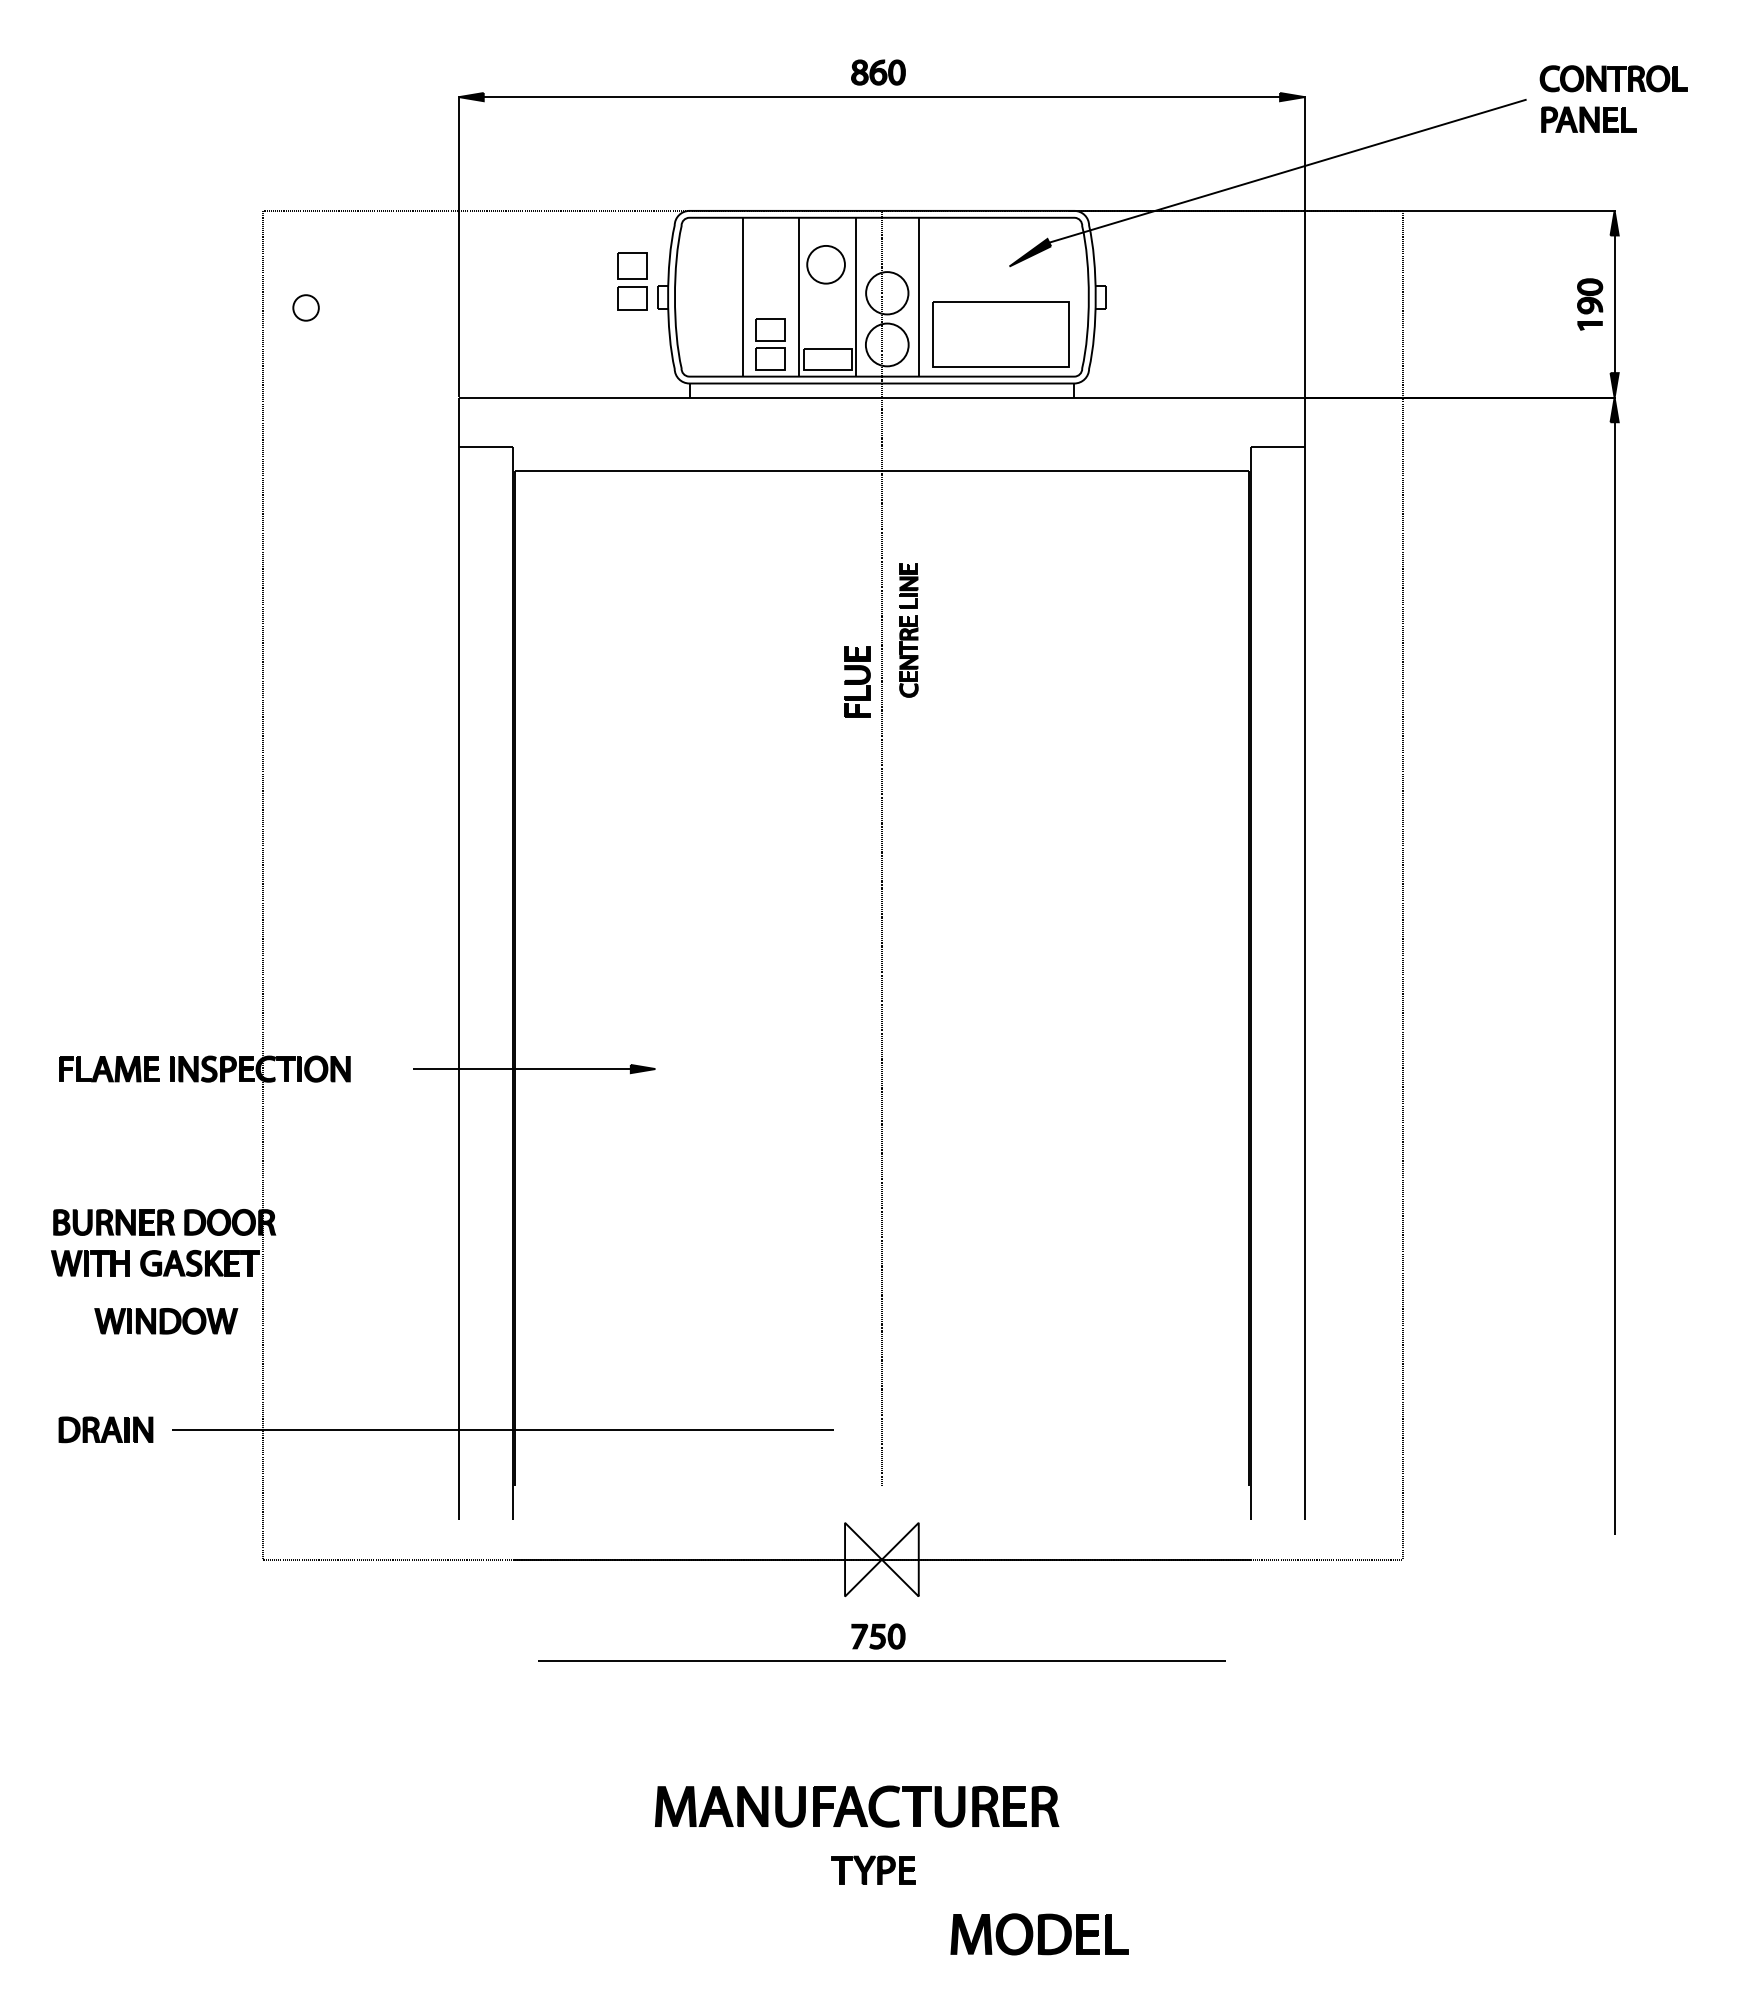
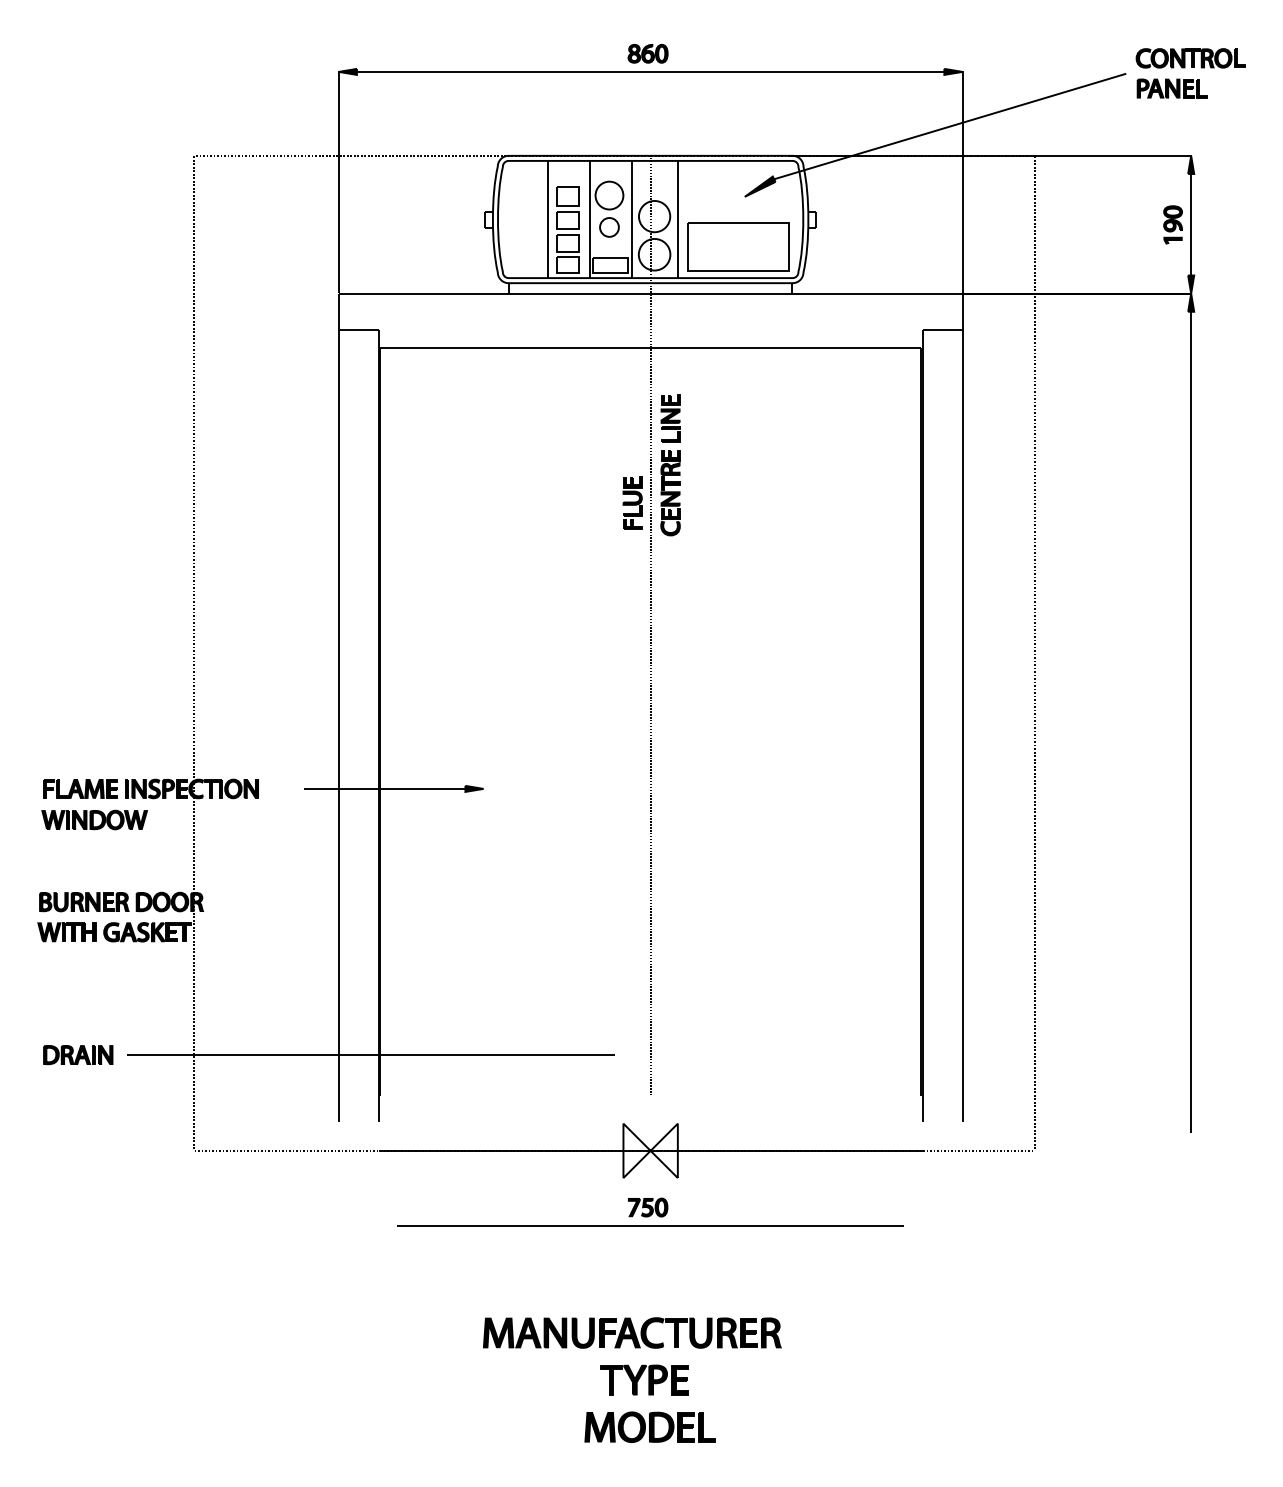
part: (632, 281) -> (568, 207), moved
part: (305, 307) -> (609, 227), moved
part: (908, 630) -> (670, 465), size x1.43
part: (166, 1320) -> (94, 819), moved
part: (873, 1869) -> (644, 1379), size x1.43
part: (1039, 1934) -> (650, 1427), moved

